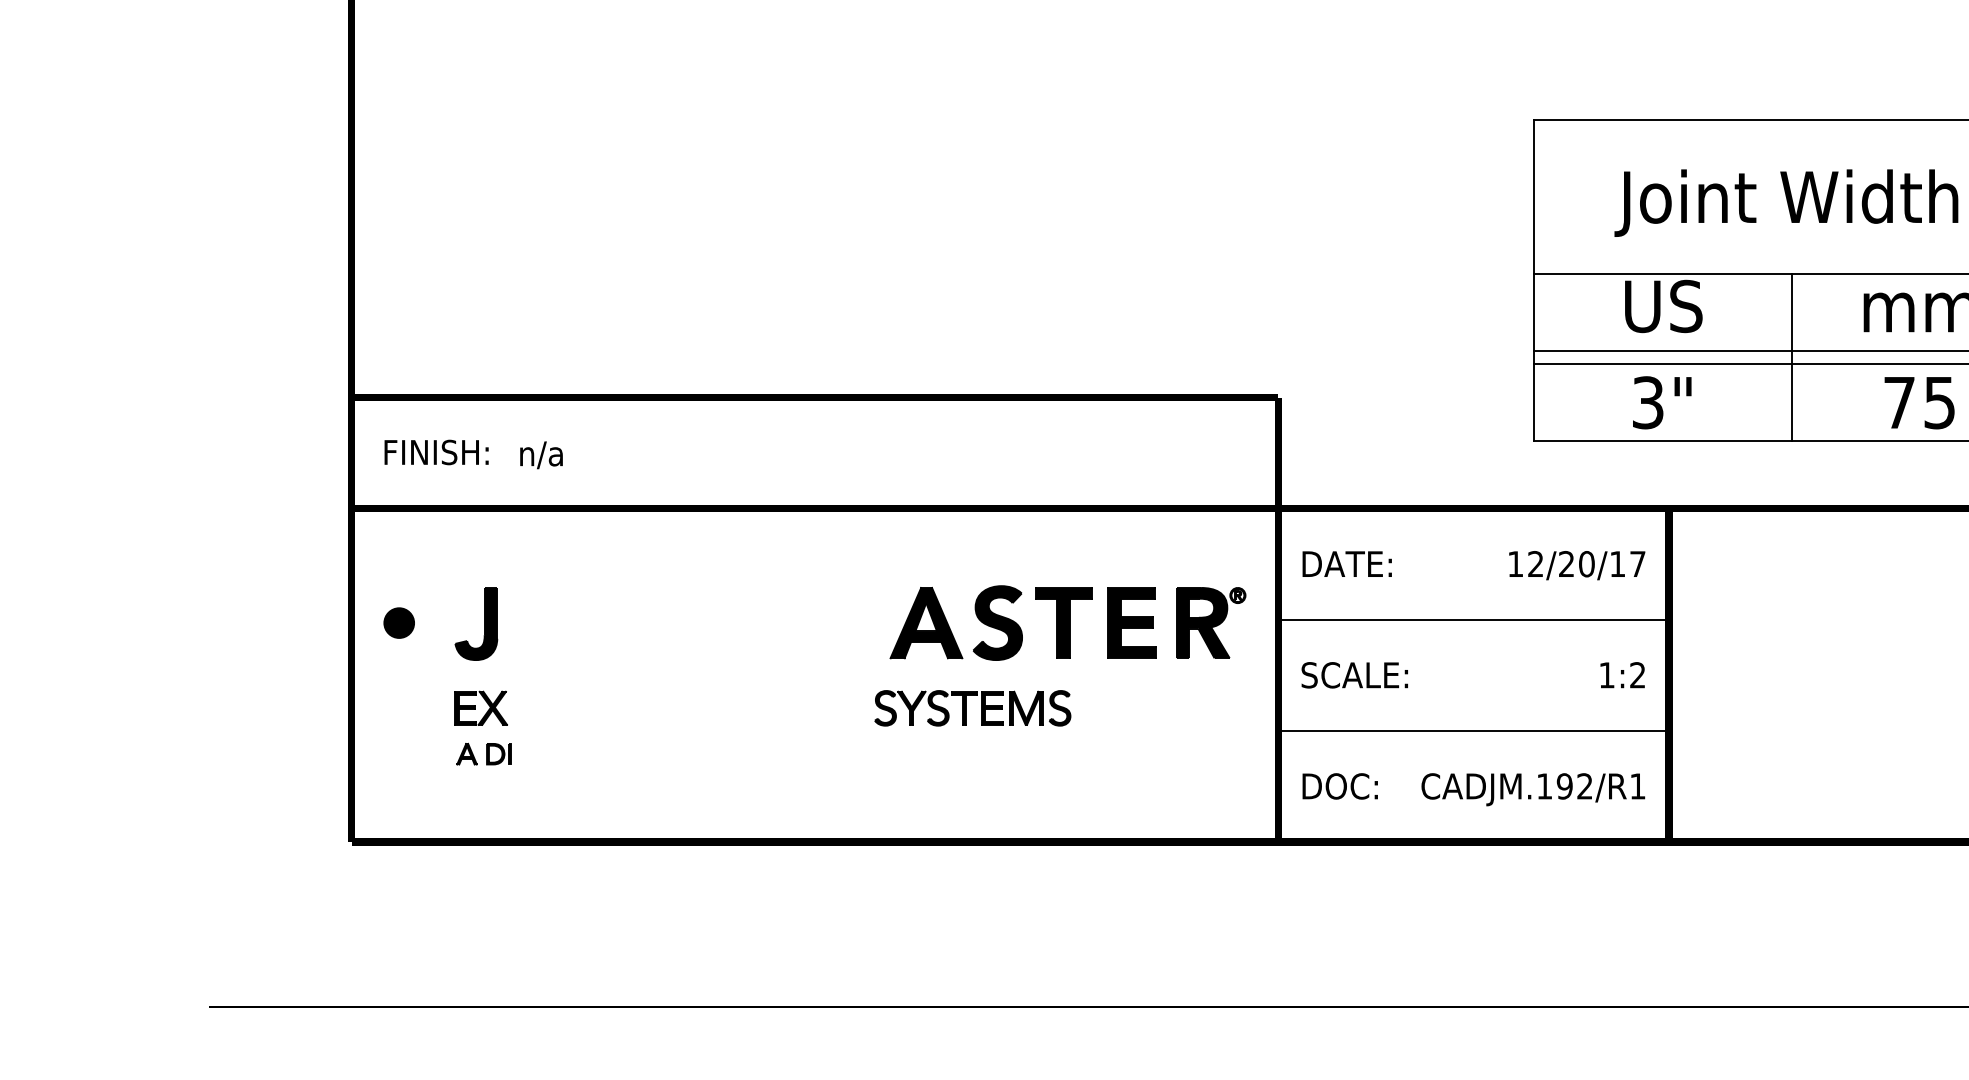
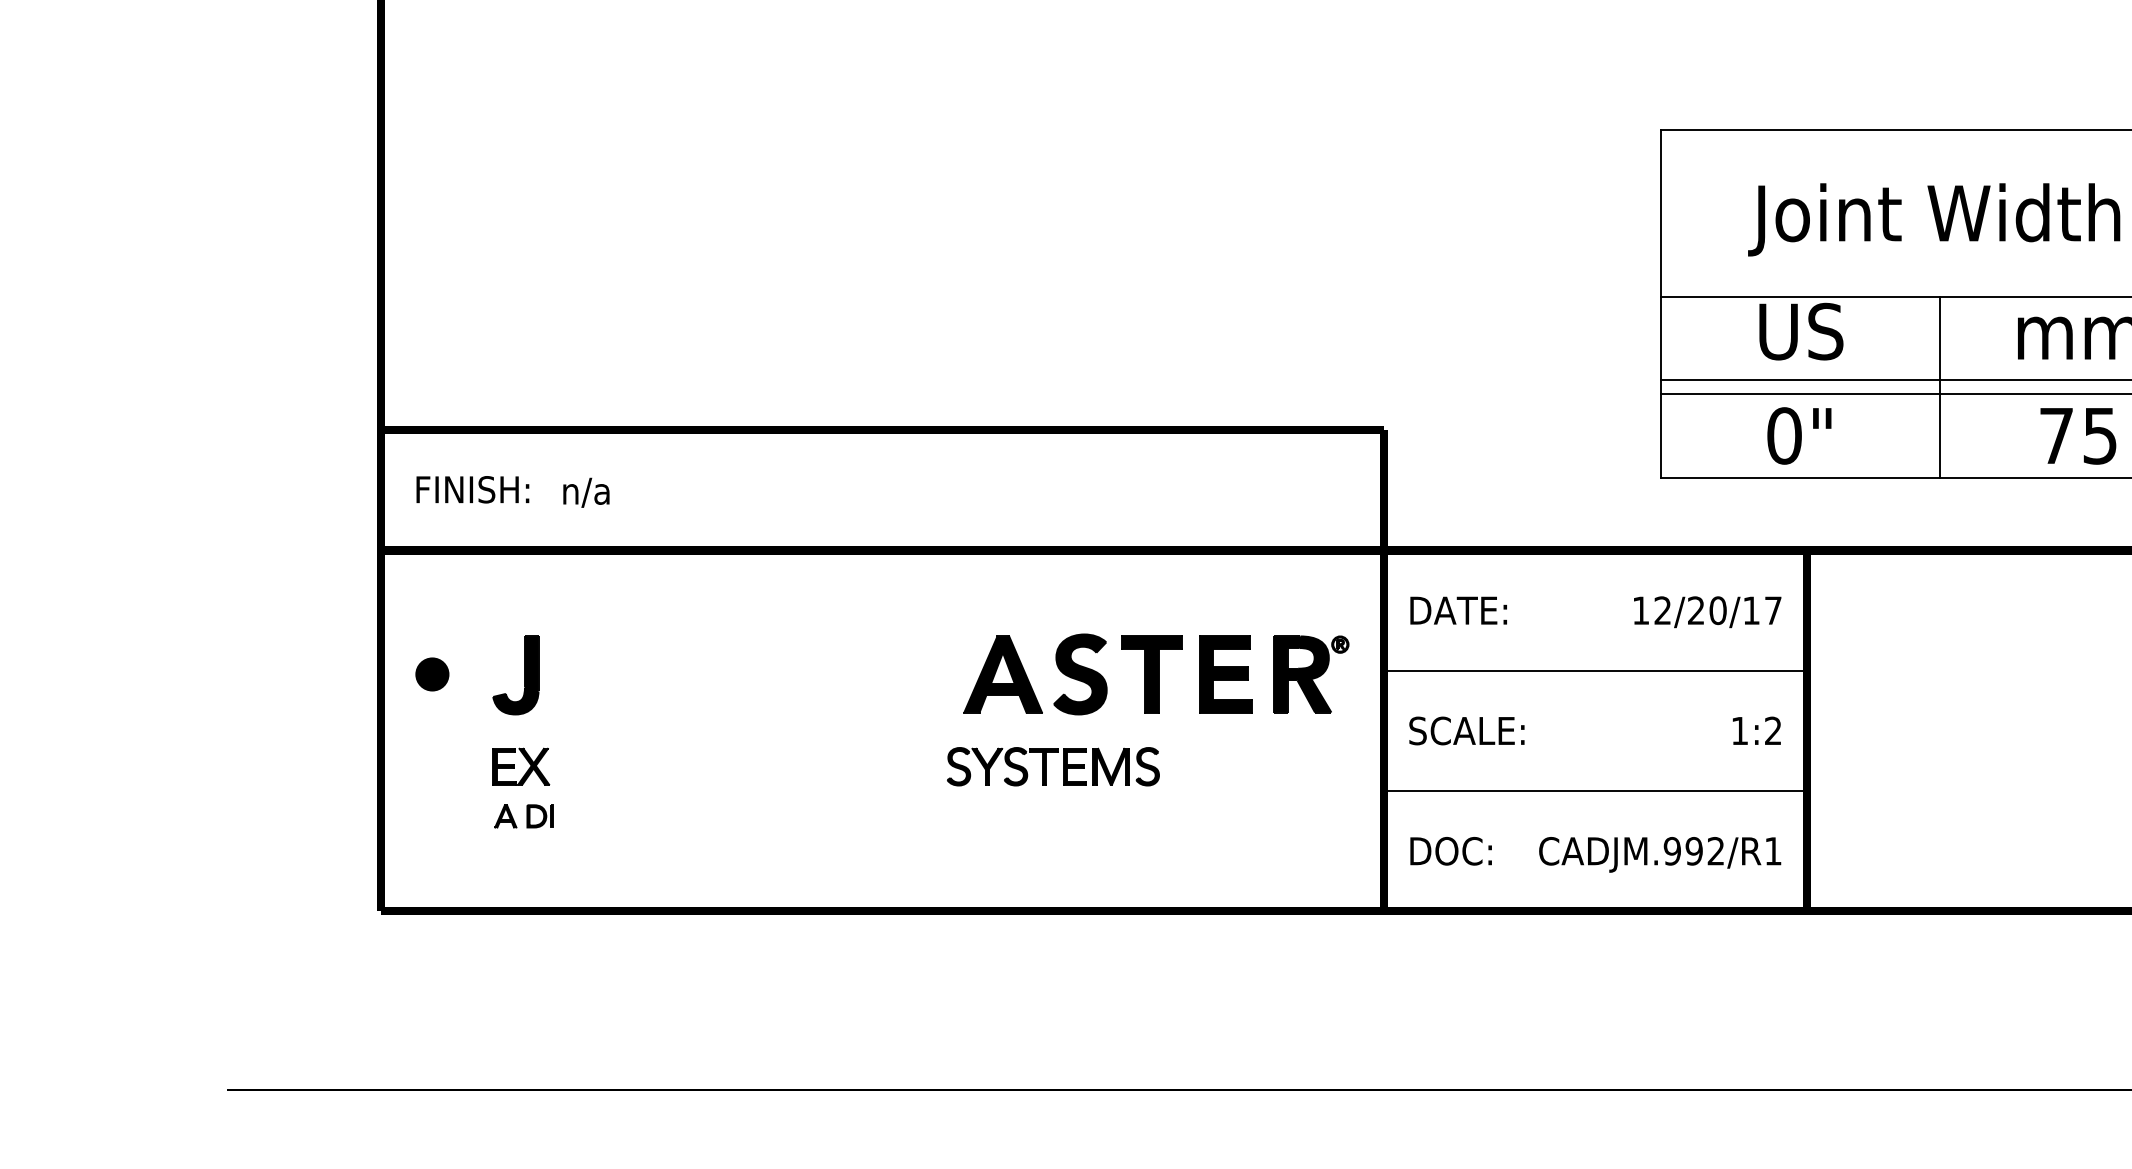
text: (1648, 402) -> (1784, 435), 3" -> 0"
text: (1544, 786) -> (1672, 851), CADJM.192/R1 -> CADJM.992/R1

